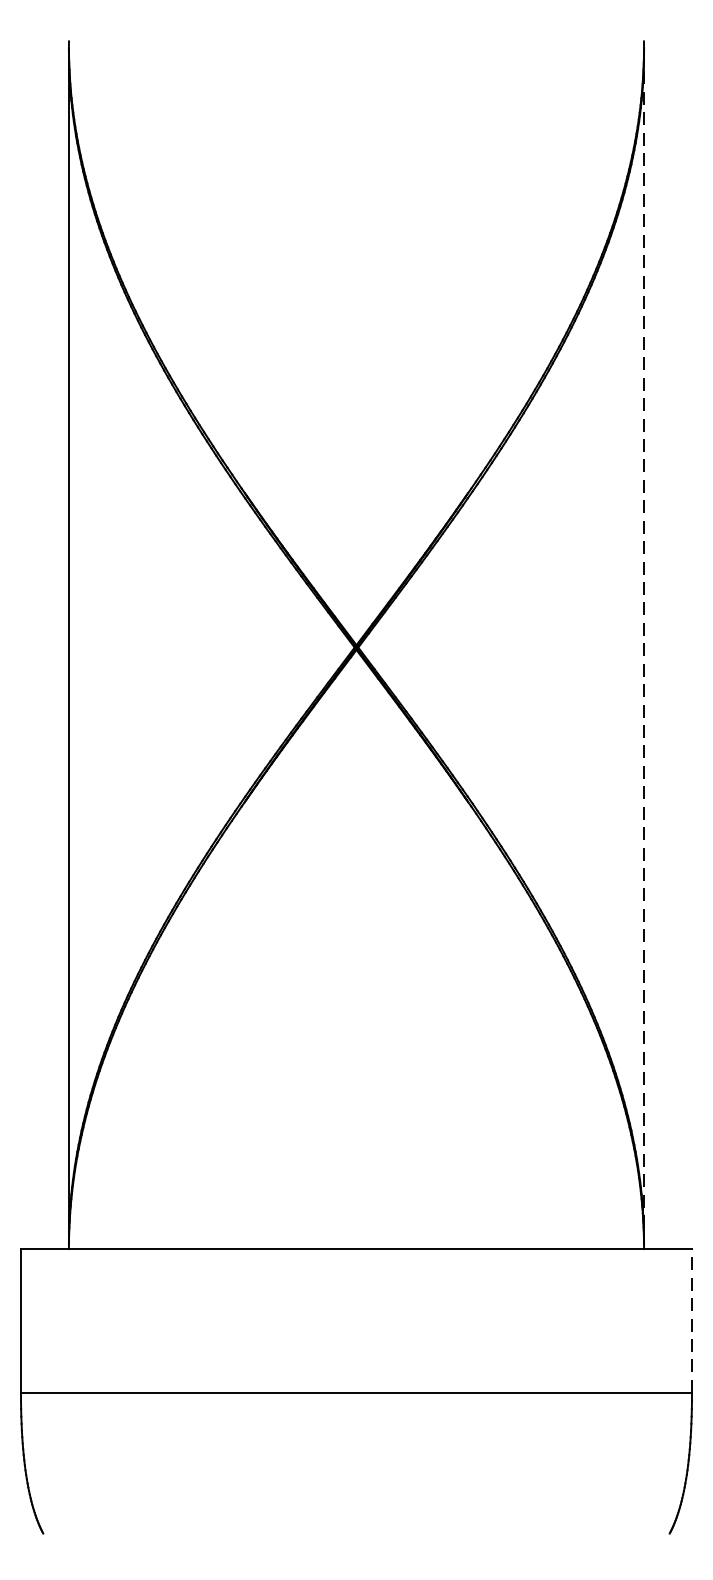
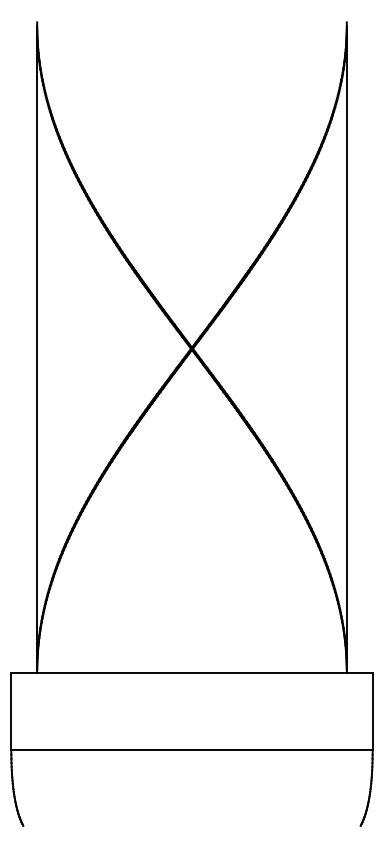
line: (643, 648) -> (346, 349), dashed -> solid
line: (691, 1321) -> (372, 711), dashed -> solid

